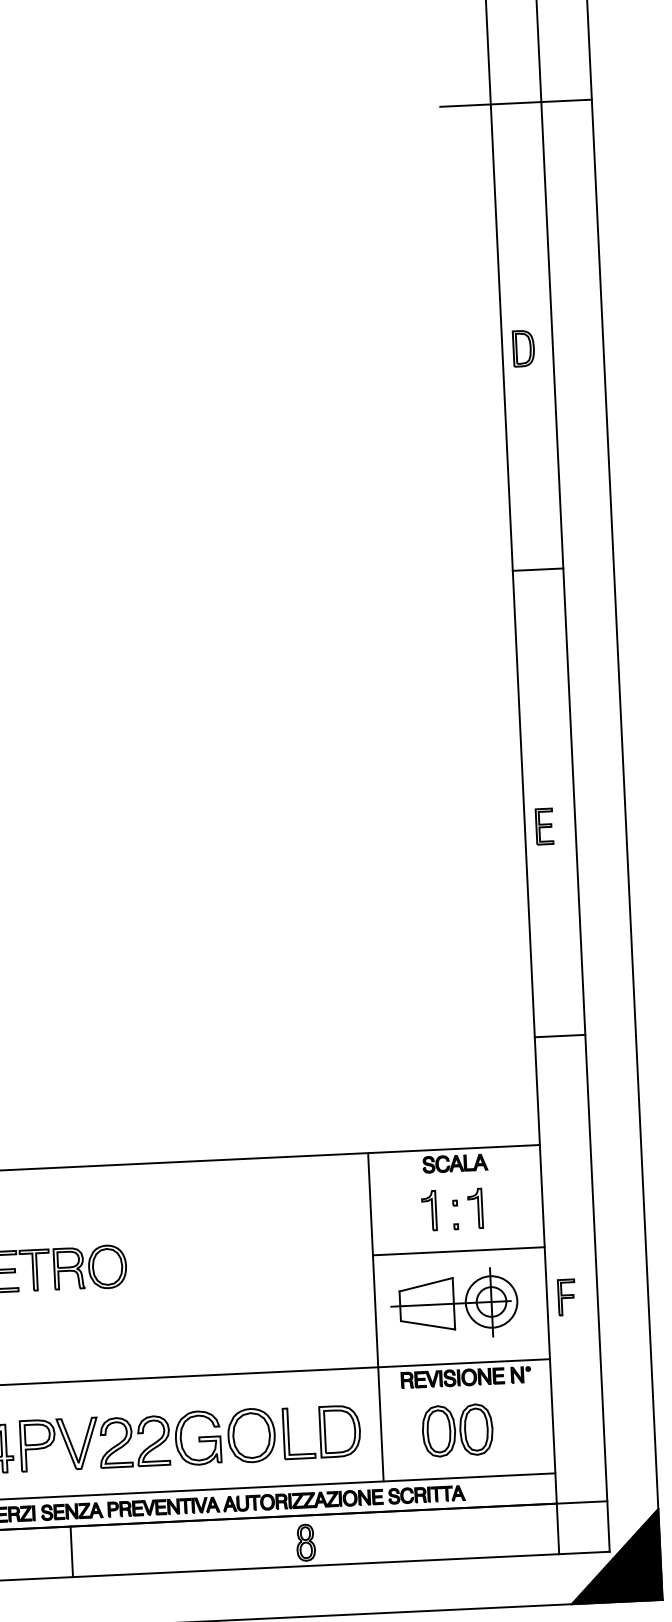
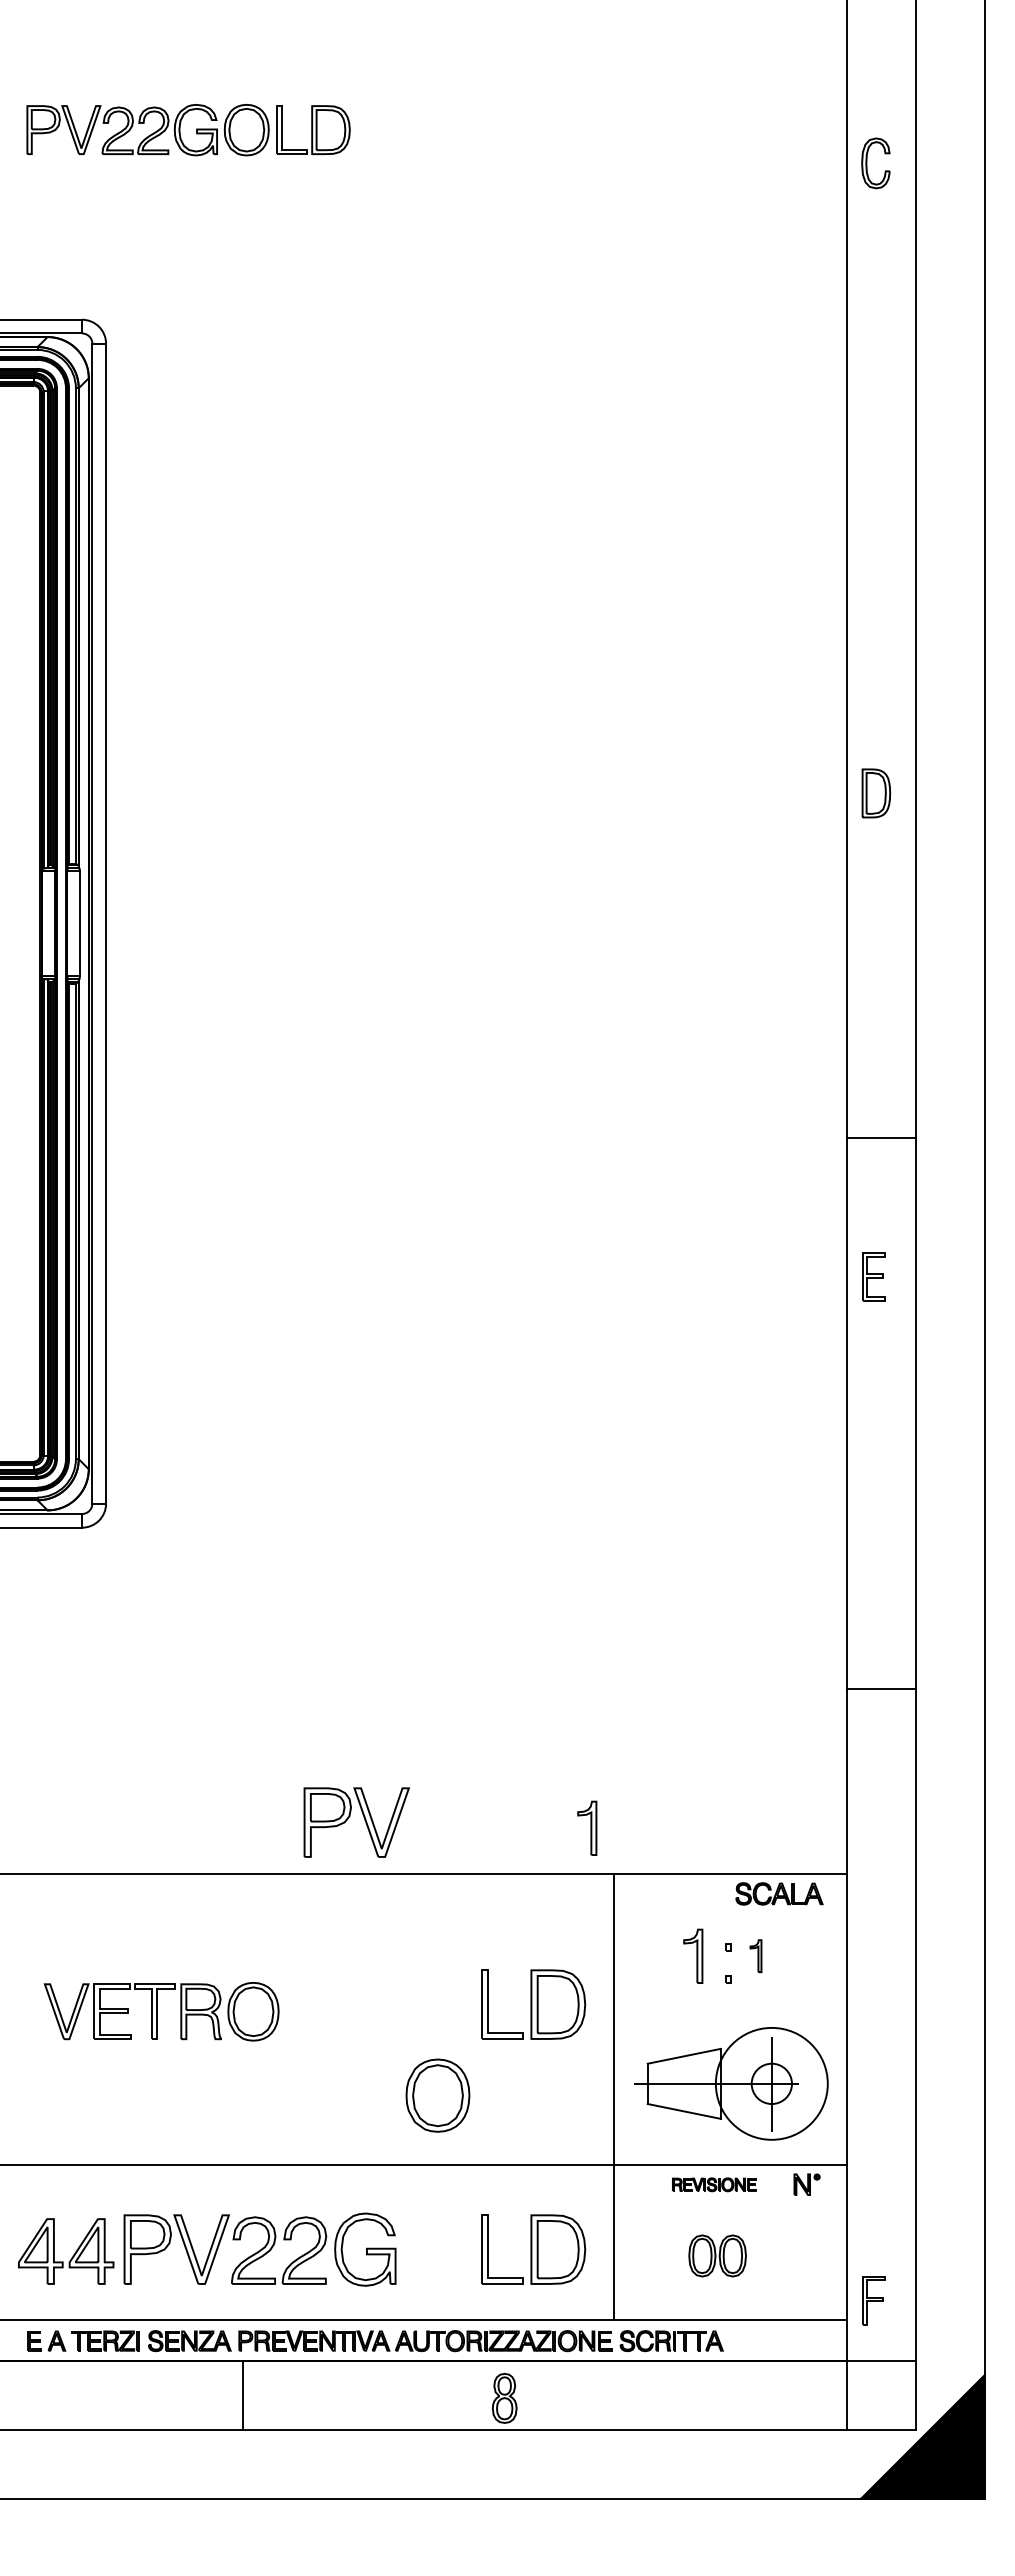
line: (515, 103) -> (881, 460), removed
line: (537, 570) -> (881, 1138), moved
part: (544, 826) -> (873, 1276), moved
line: (559, 1035) -> (881, 1688), moved
part: (347, 1119) -> (587, 1827), added
part: (182, 1122) -> (364, 1820), added
part: (455, 1163) -> (779, 1893), moved
part: (475, 1208) -> (755, 1955), size x0.6
part: (313, 1251) -> (533, 2004), added
line: (458, 1251) -> (730, 2013), removed
part: (566, 1297) -> (873, 2300), moved
circle: (491, 1301) -> (771, 2083), size x1.6
part: (452, 1378) -> (714, 2184), size x0.6
part: (457, 1430) -> (717, 2255), size x0.6
part: (251, 1435) -> (437, 2095), moved
line: (71, 1551) -> (242, 2395), moved

